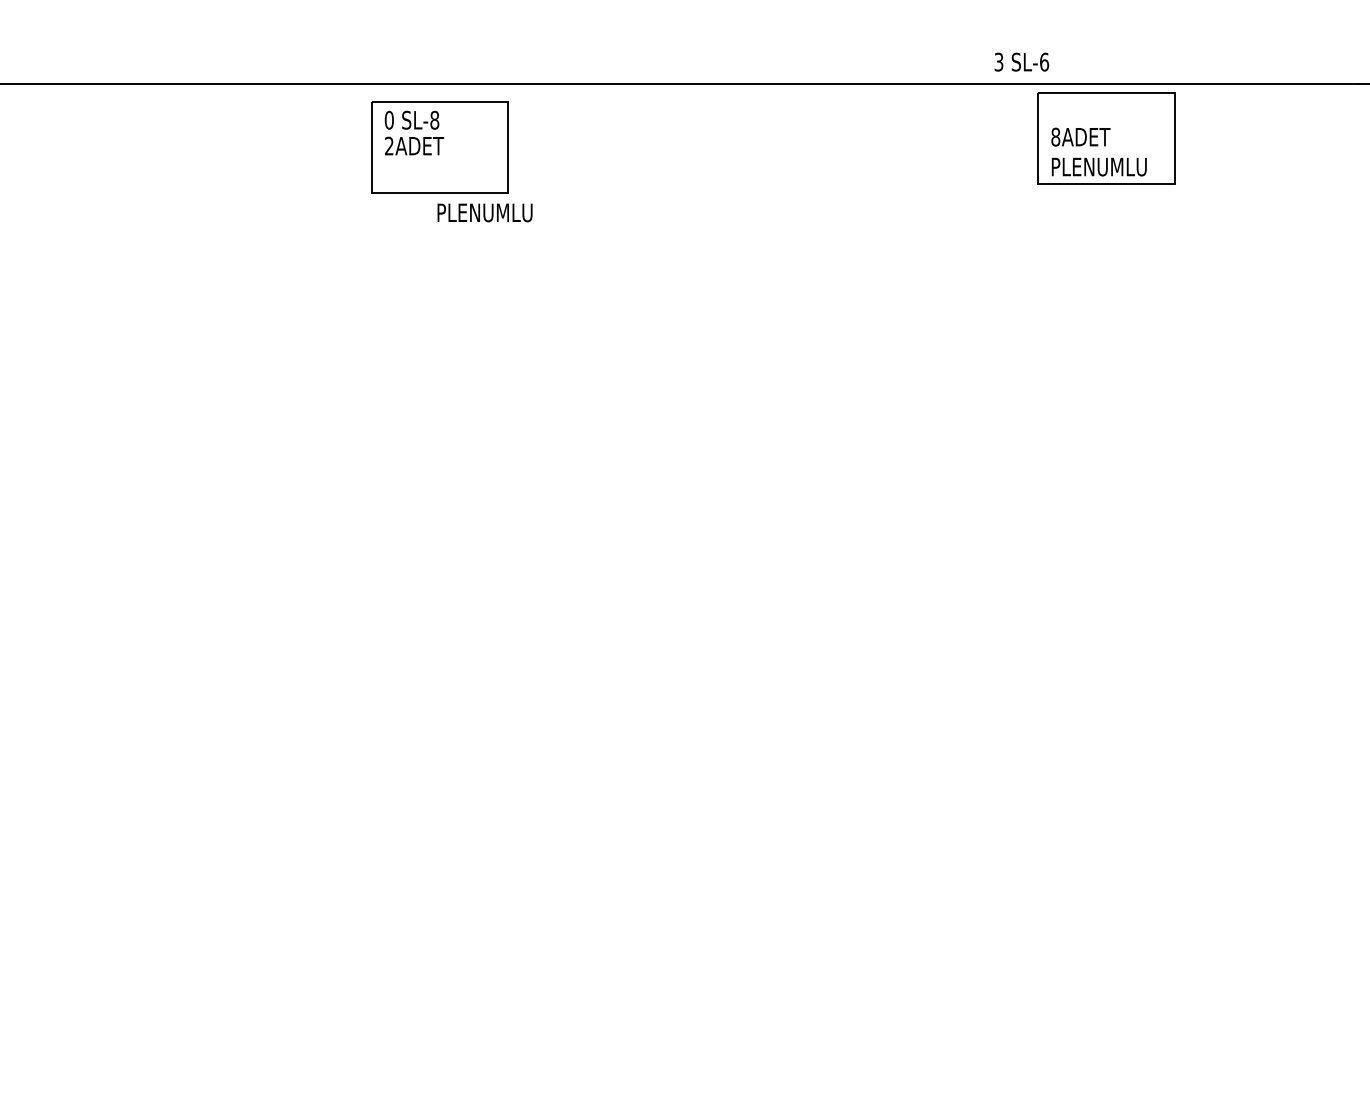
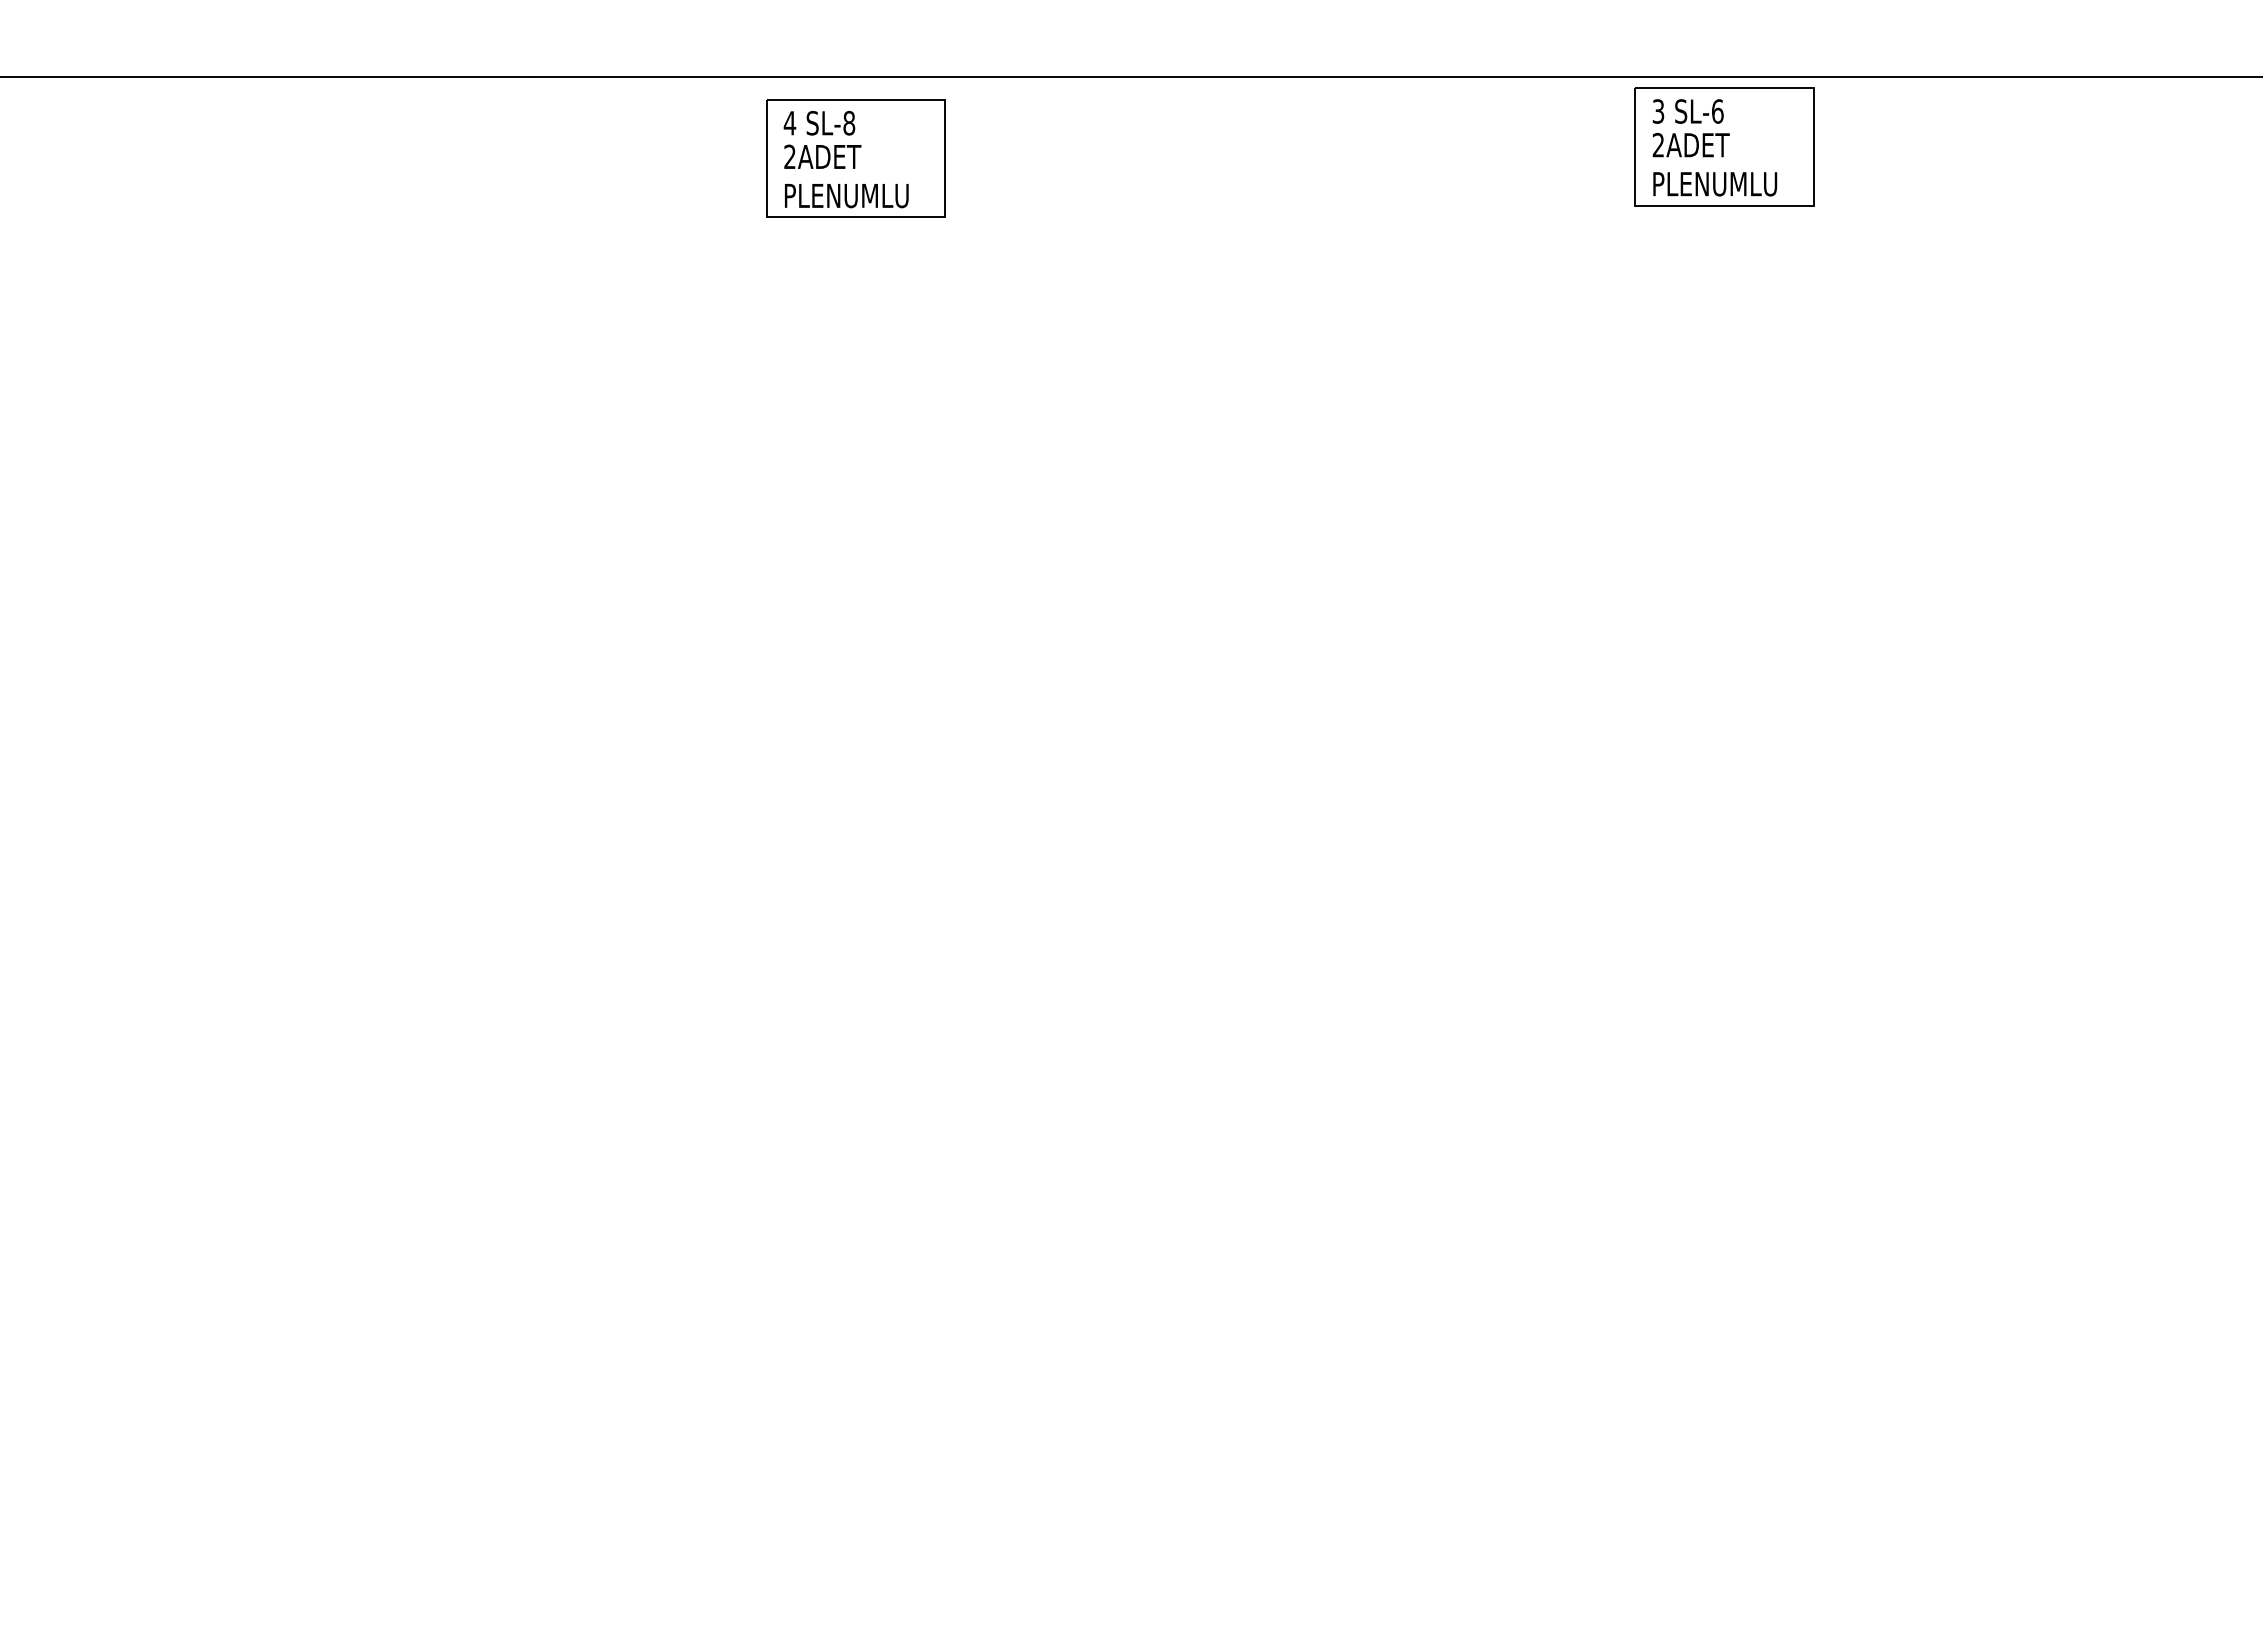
text: (1021, 62) -> (1687, 111), moved
text: (388, 120) -> (789, 123), 0 -> 4
text: (1055, 137) -> (1658, 145), 8ADET -> 2ADET
text: (484, 213) -> (846, 196), moved

